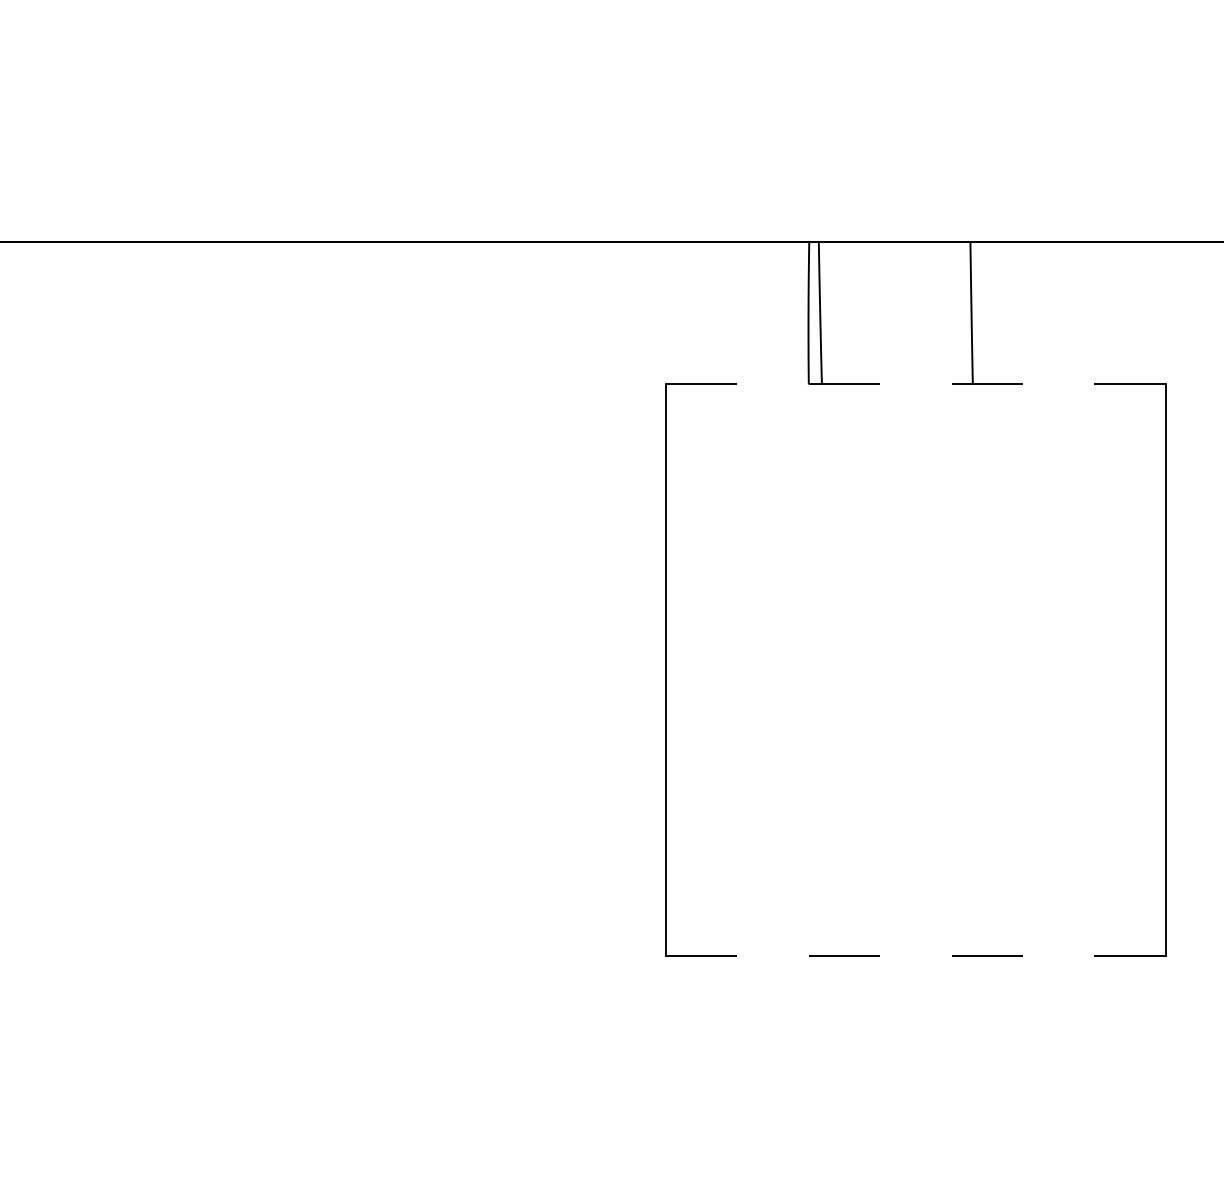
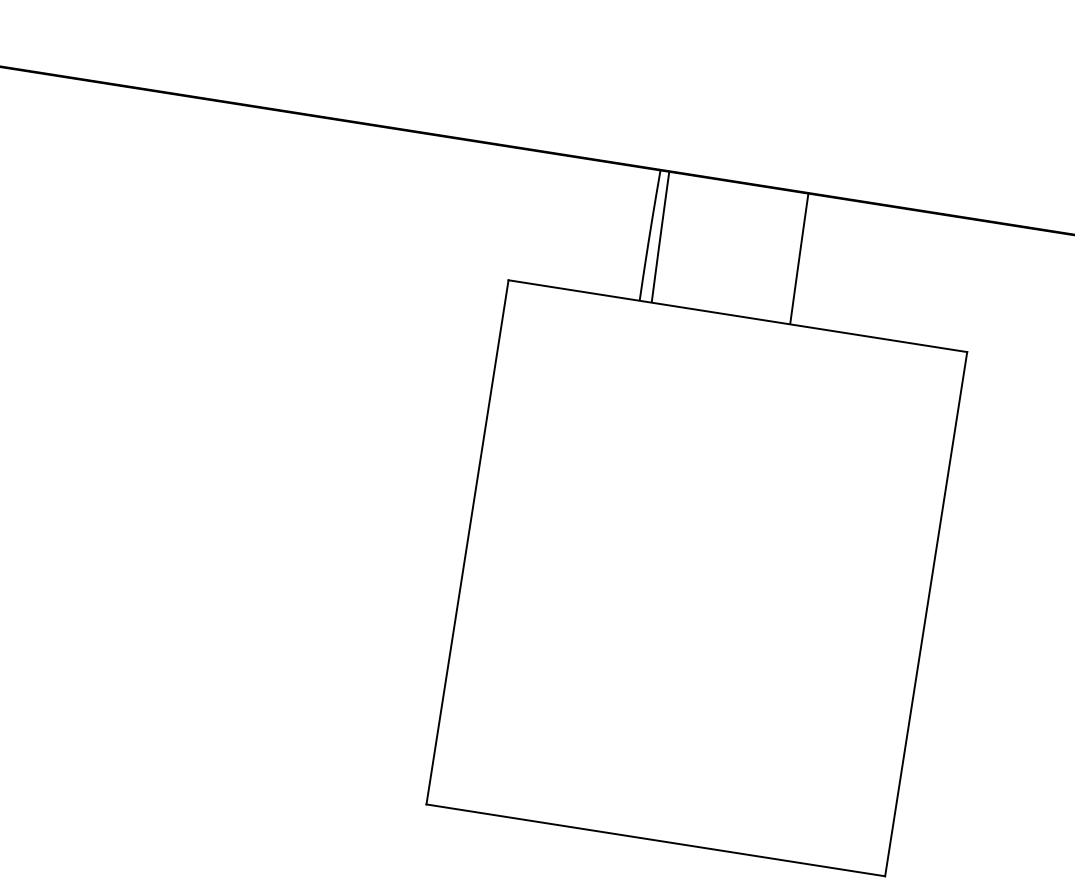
line: (915, 384) -> (737, 316), dashed -> solid
line: (915, 955) -> (655, 840), dashed -> solid

